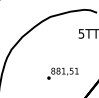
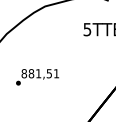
text: (62, 73) -> (36, 76), moved

